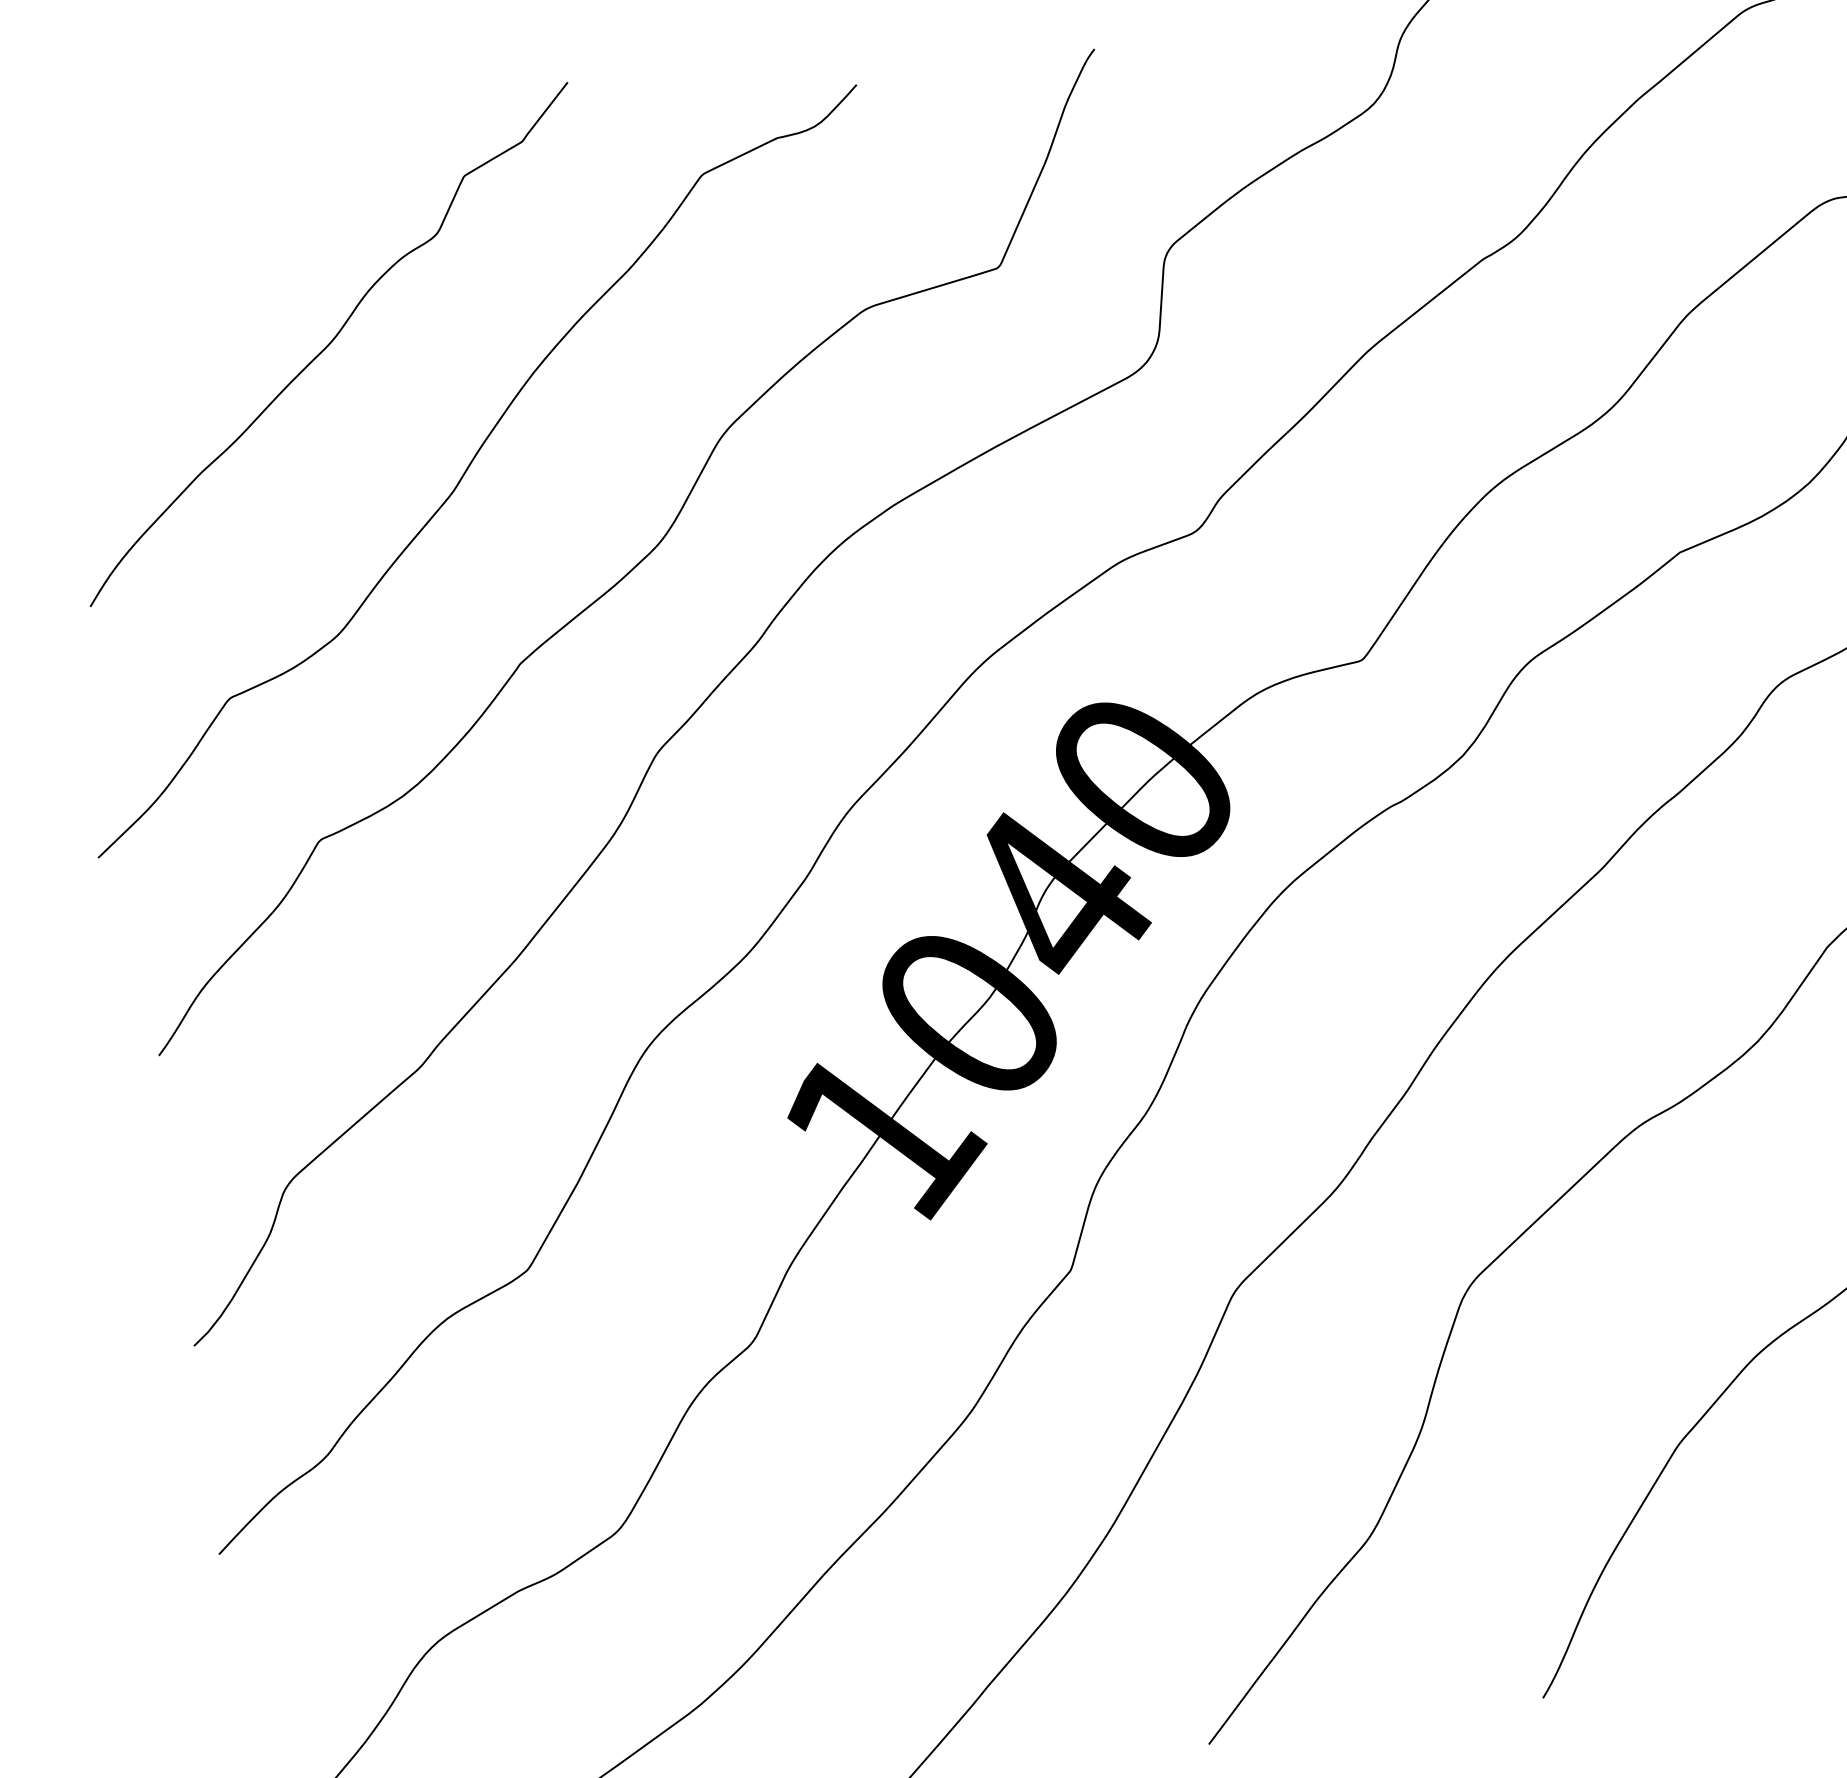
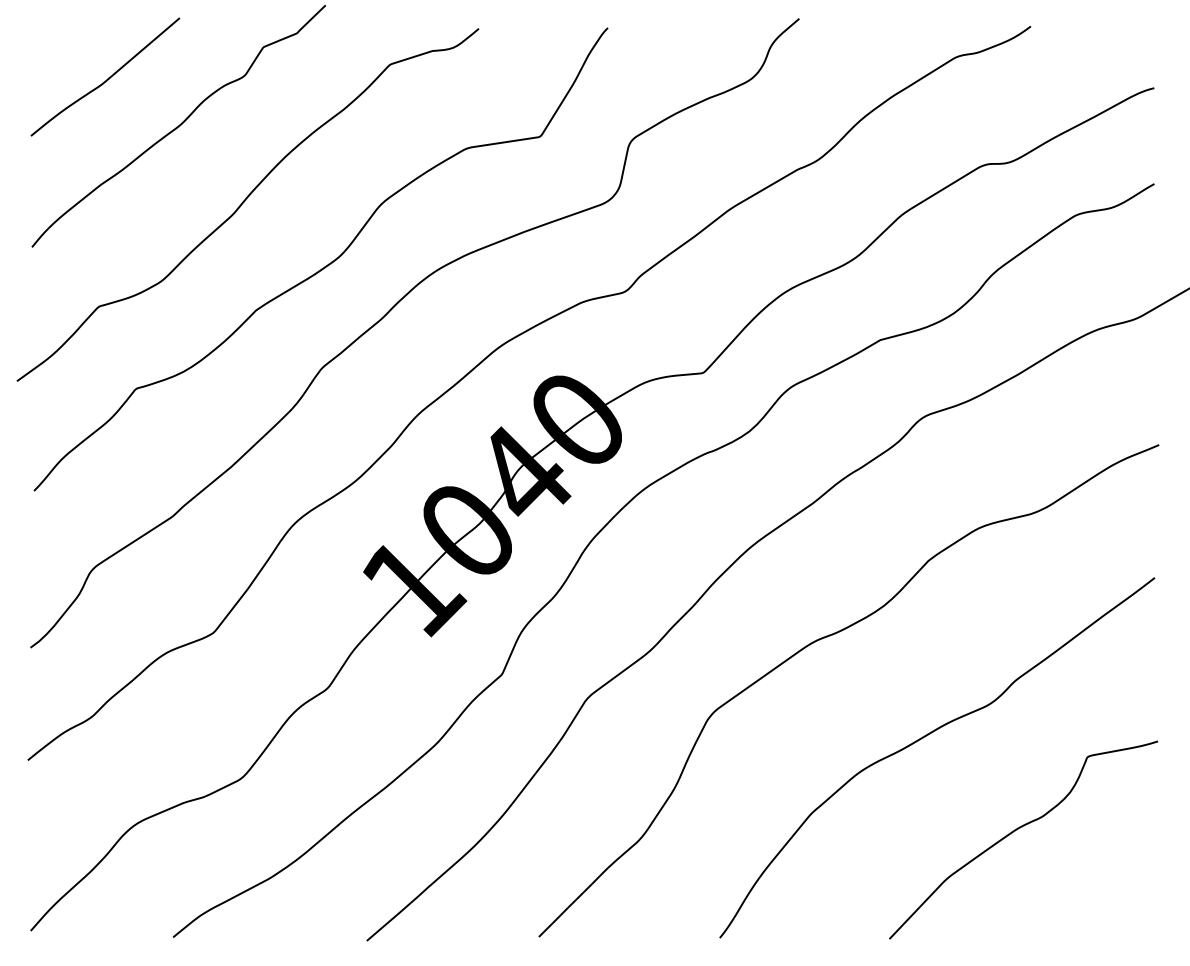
curve: (184, 275) -> (107, 78), added

